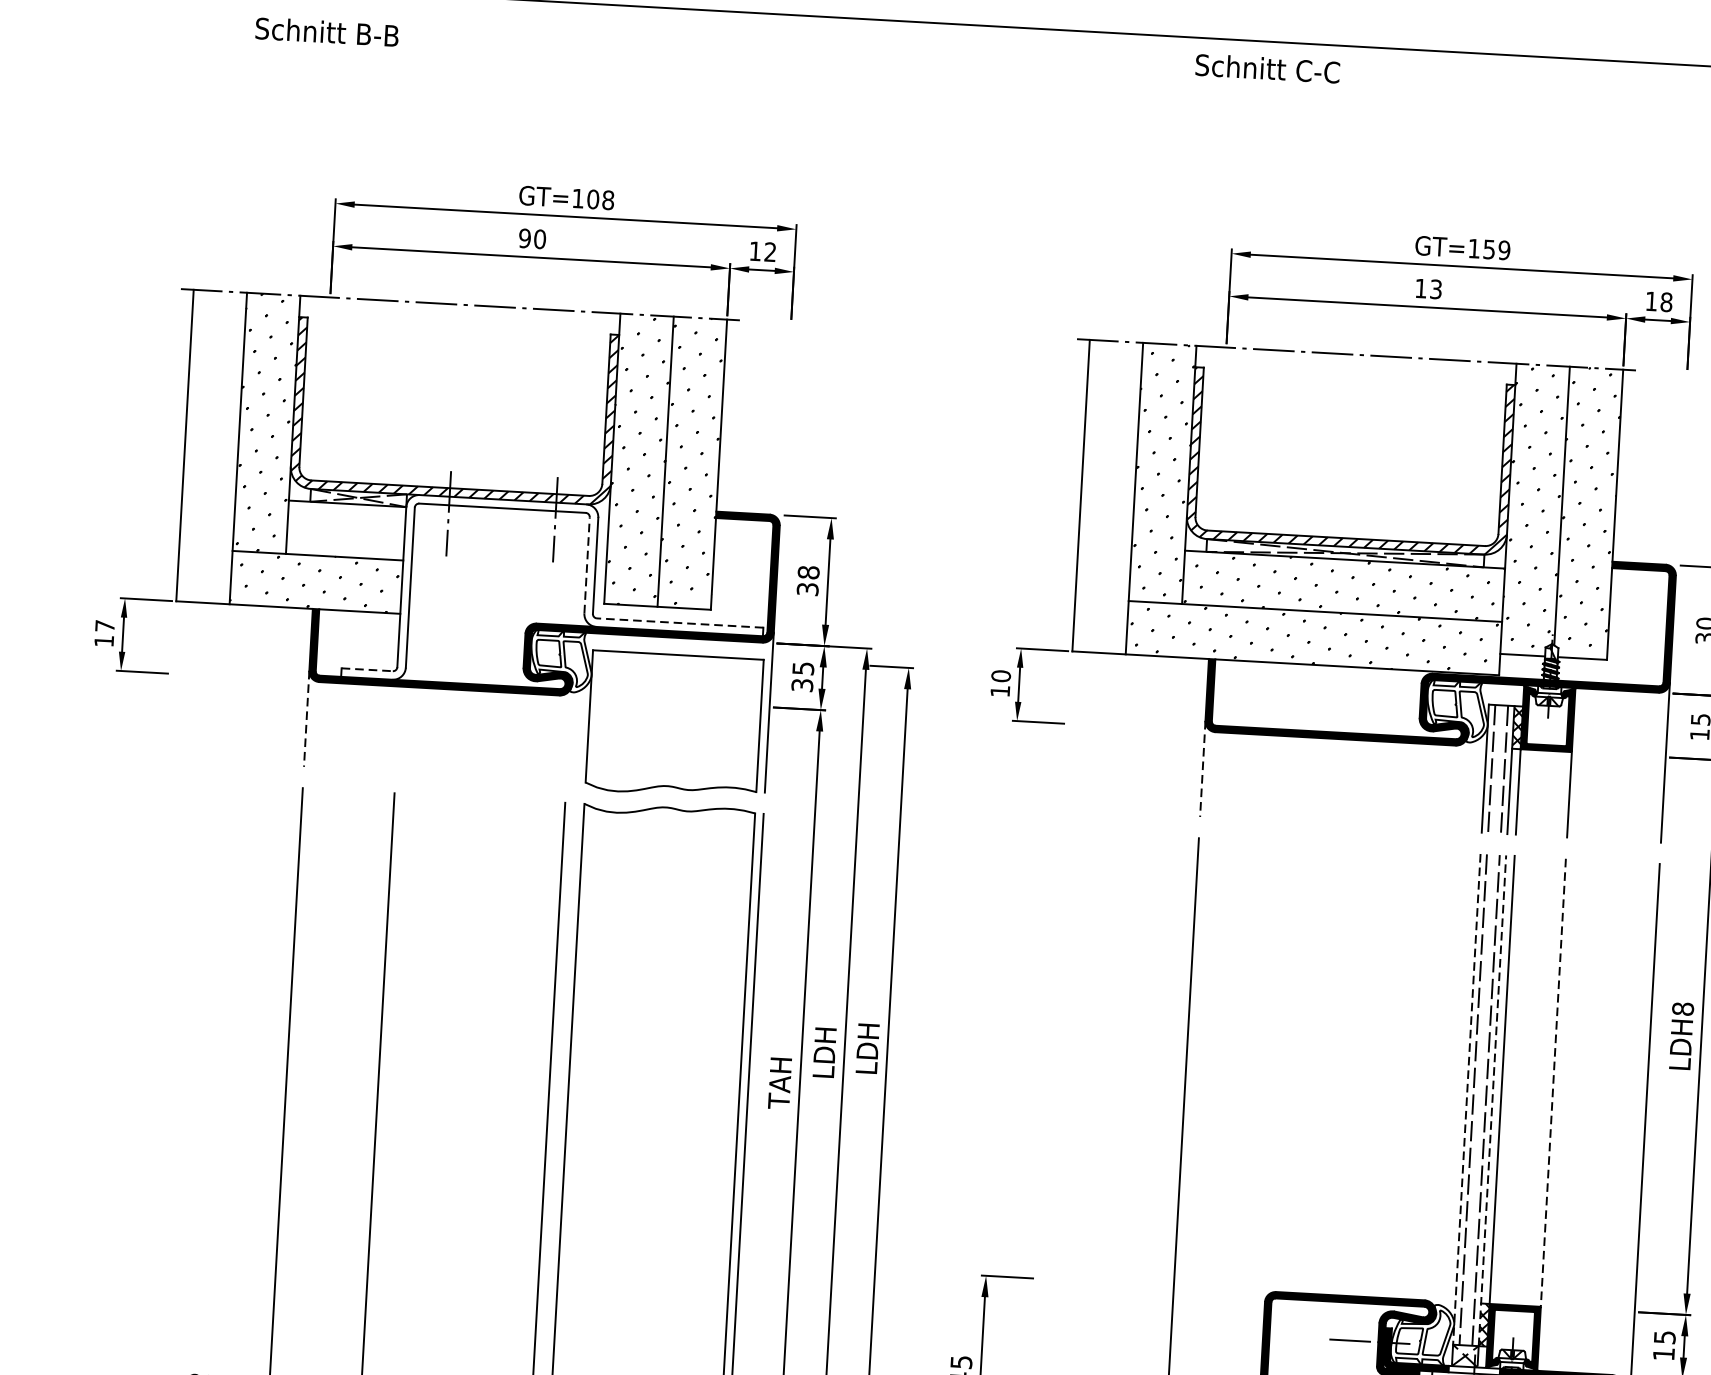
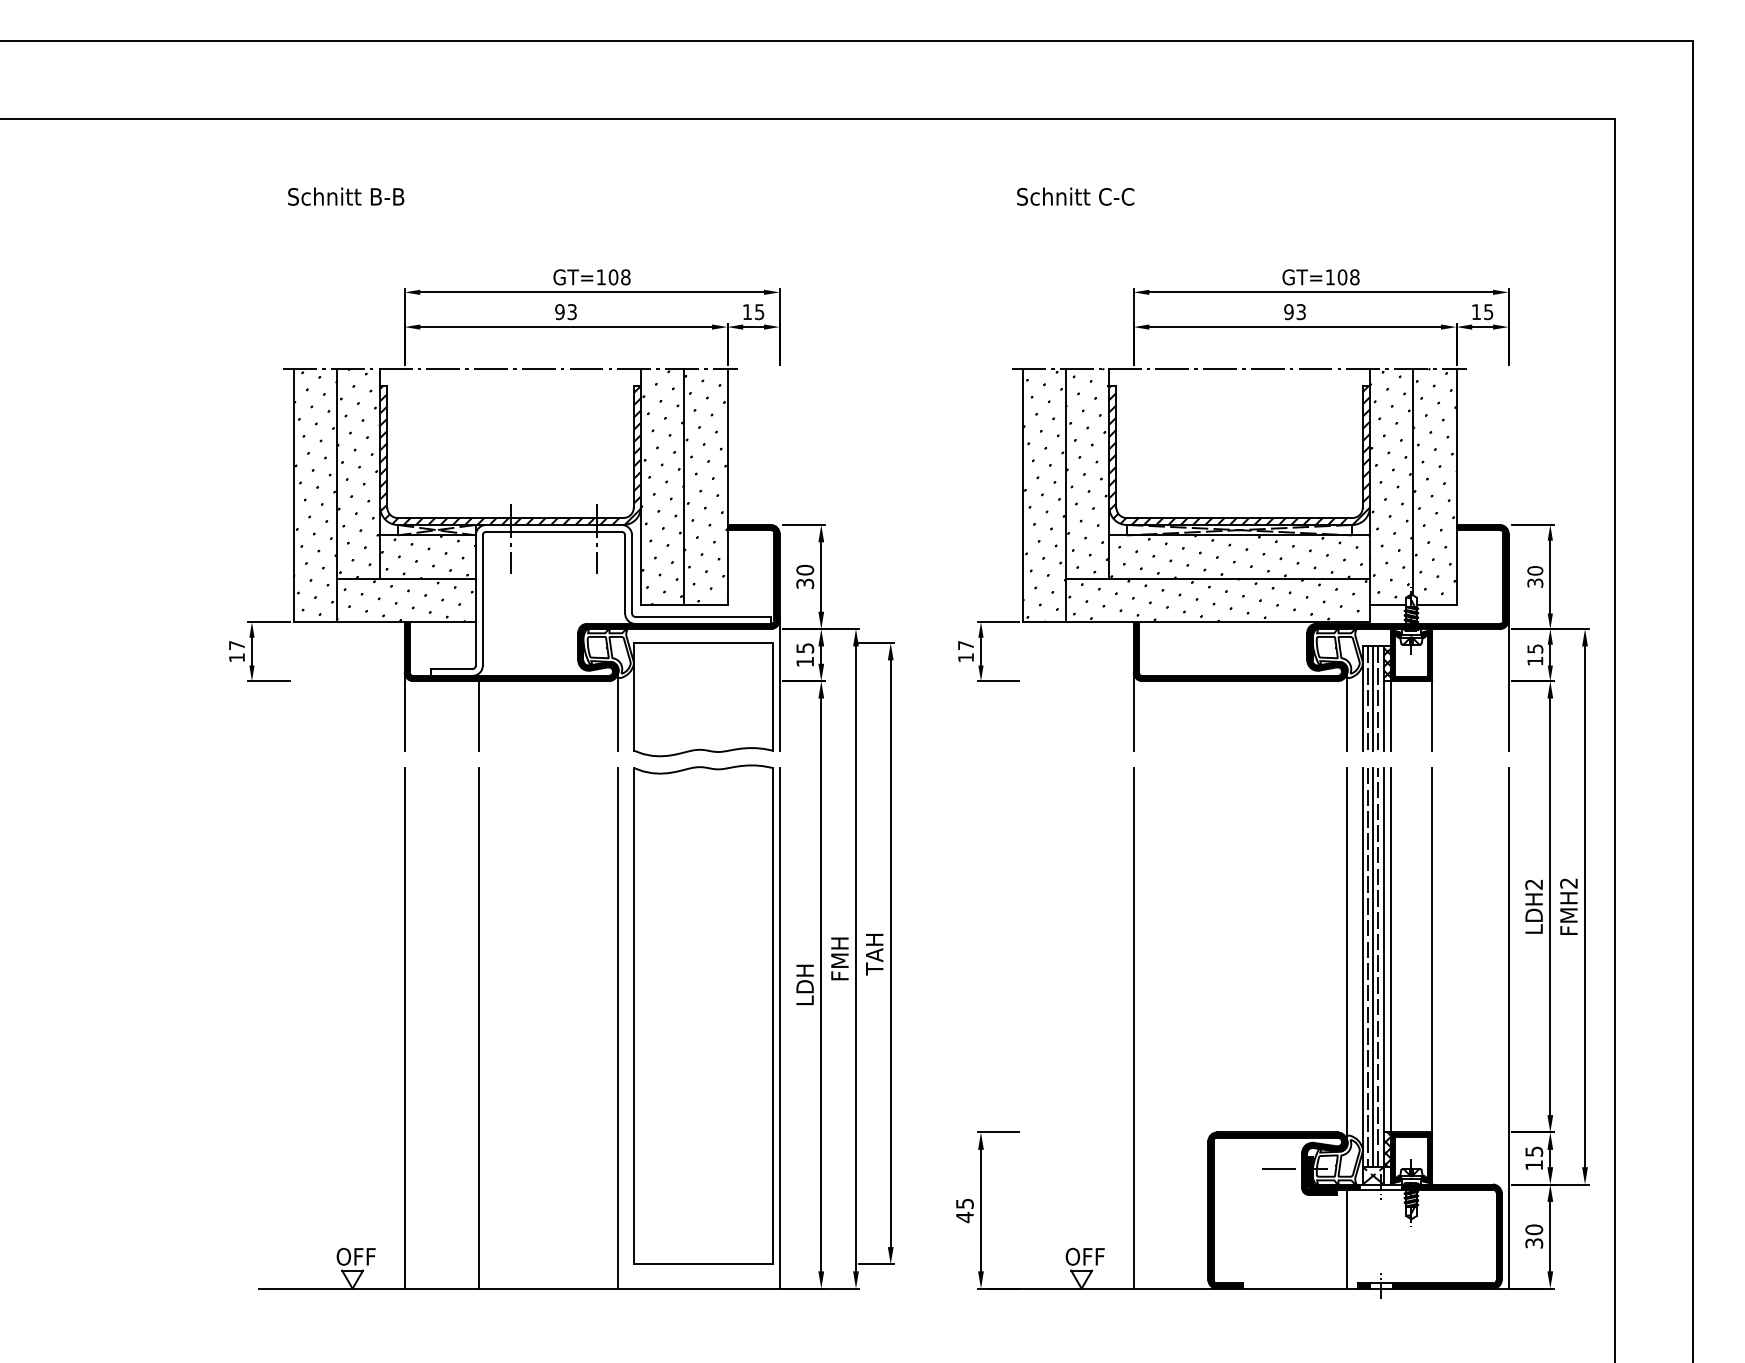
text: (327, 31) -> (346, 196), moved
text: (1267, 68) -> (1075, 196), moved
text: (540, 239) -> (572, 312), 90 -> 93
text: (1496, 250) -> (1348, 277), GT=159 -> GT=108
text: (770, 252) -> (759, 312), 12 -> 15
text: (1420, 289) -> (1288, 312), 13 -> 93
text: (1666, 302) -> (1488, 312), 18 -> 15
hatch: (211, 447) -> (315, 495), added
hatch: (1107, 498) -> (1044, 496), added
hatch: (346, 529) -> (428, 556), added
line: (587, 564) -> (625, 573), dashed -> solid
text: (807, 571) -> (804, 569), 38 -> 30
line: (680, 622) -> (703, 616), dashed -> solid
line: (367, 670) -> (451, 669), dashed -> solid
text: (1001, 676) -> (966, 645), 10 -> 17
text: (802, 684) -> (805, 661), 35 -> 15
line: (306, 719) -> (404, 712), dashed -> solid
line: (398, 728) -> (479, 715), added
line: (569, 733) -> (618, 711), added
line: (1498, 769) -> (1373, 698), added
line: (1202, 770) -> (1133, 712), dashed -> solid
line: (1465, 782) -> (1347, 710), added
text: (1683, 1009) -> (1534, 884), LDH8 -> LDH2
text: (867, 1049) -> (874, 954), LDH -> TAH
text: (824, 1052) -> (839, 958), LDH -> FMH
line: (1448, 1082) -> (1347, 954), added
text: (779, 1083) -> (804, 985), TAH -> LDH
line: (1553, 1083) -> (1432, 950), dashed -> solid
line: (1466, 1099) -> (1362, 967), dashed -> solid
line: (1479, 1099) -> (1373, 967), added
line: (1492, 1100) -> (1383, 967), dashed -> solid

